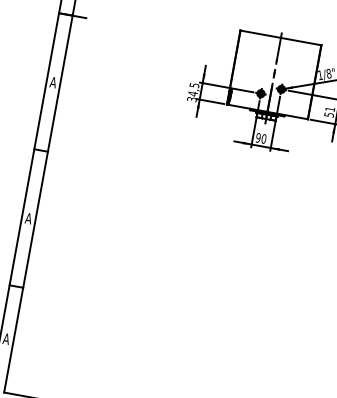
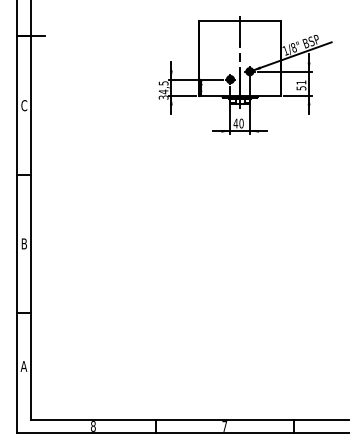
text: (53, 82) -> (24, 105), A -> C
text: (258, 137) -> (235, 123), 90 -> 40
text: (28, 218) -> (24, 243), A -> B

